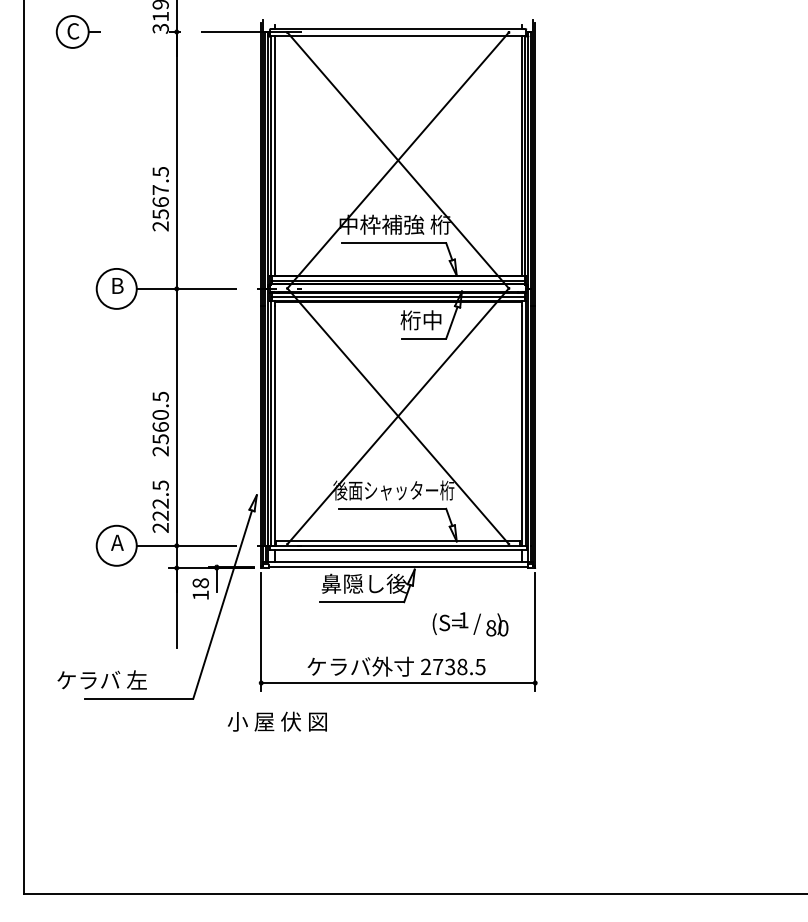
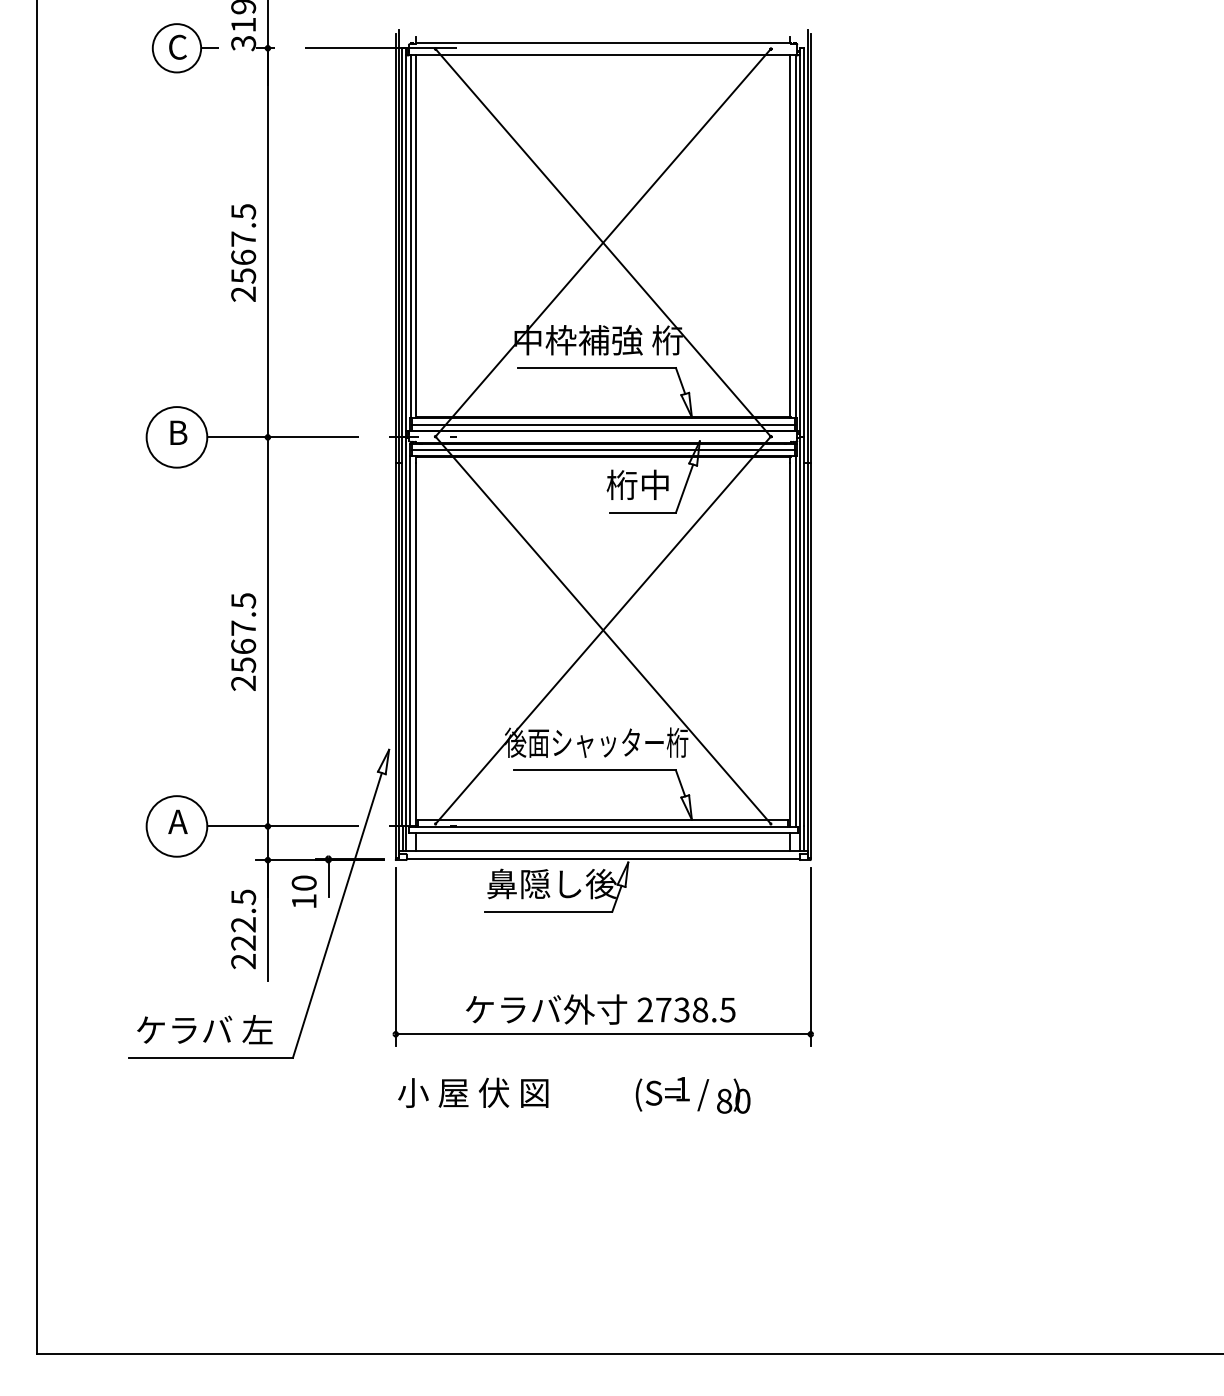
part: (77, 31) -> (184, 47), moved
text: (160, 199) -> (243, 253), moved
text: (160, 414) -> (243, 627), 2560.5 -> 2567.5
text: (160, 506) -> (243, 928), moved
text: (200, 583) -> (303, 883), 18 -> 10
text: (470, 624) -> (693, 1095), moved
text: (101, 679) -> (203, 1028), moved
text: (277, 721) -> (473, 1092), moved

